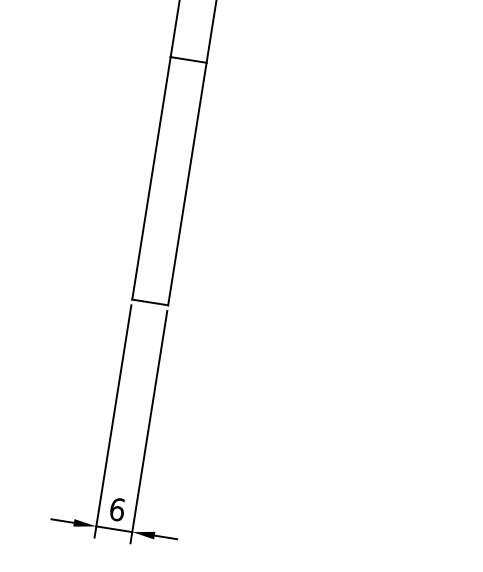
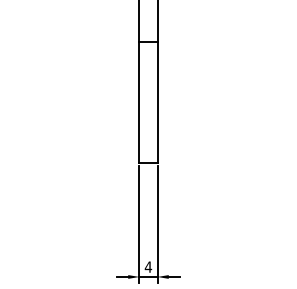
text: (117, 508) -> (148, 266), 6 -> 4

